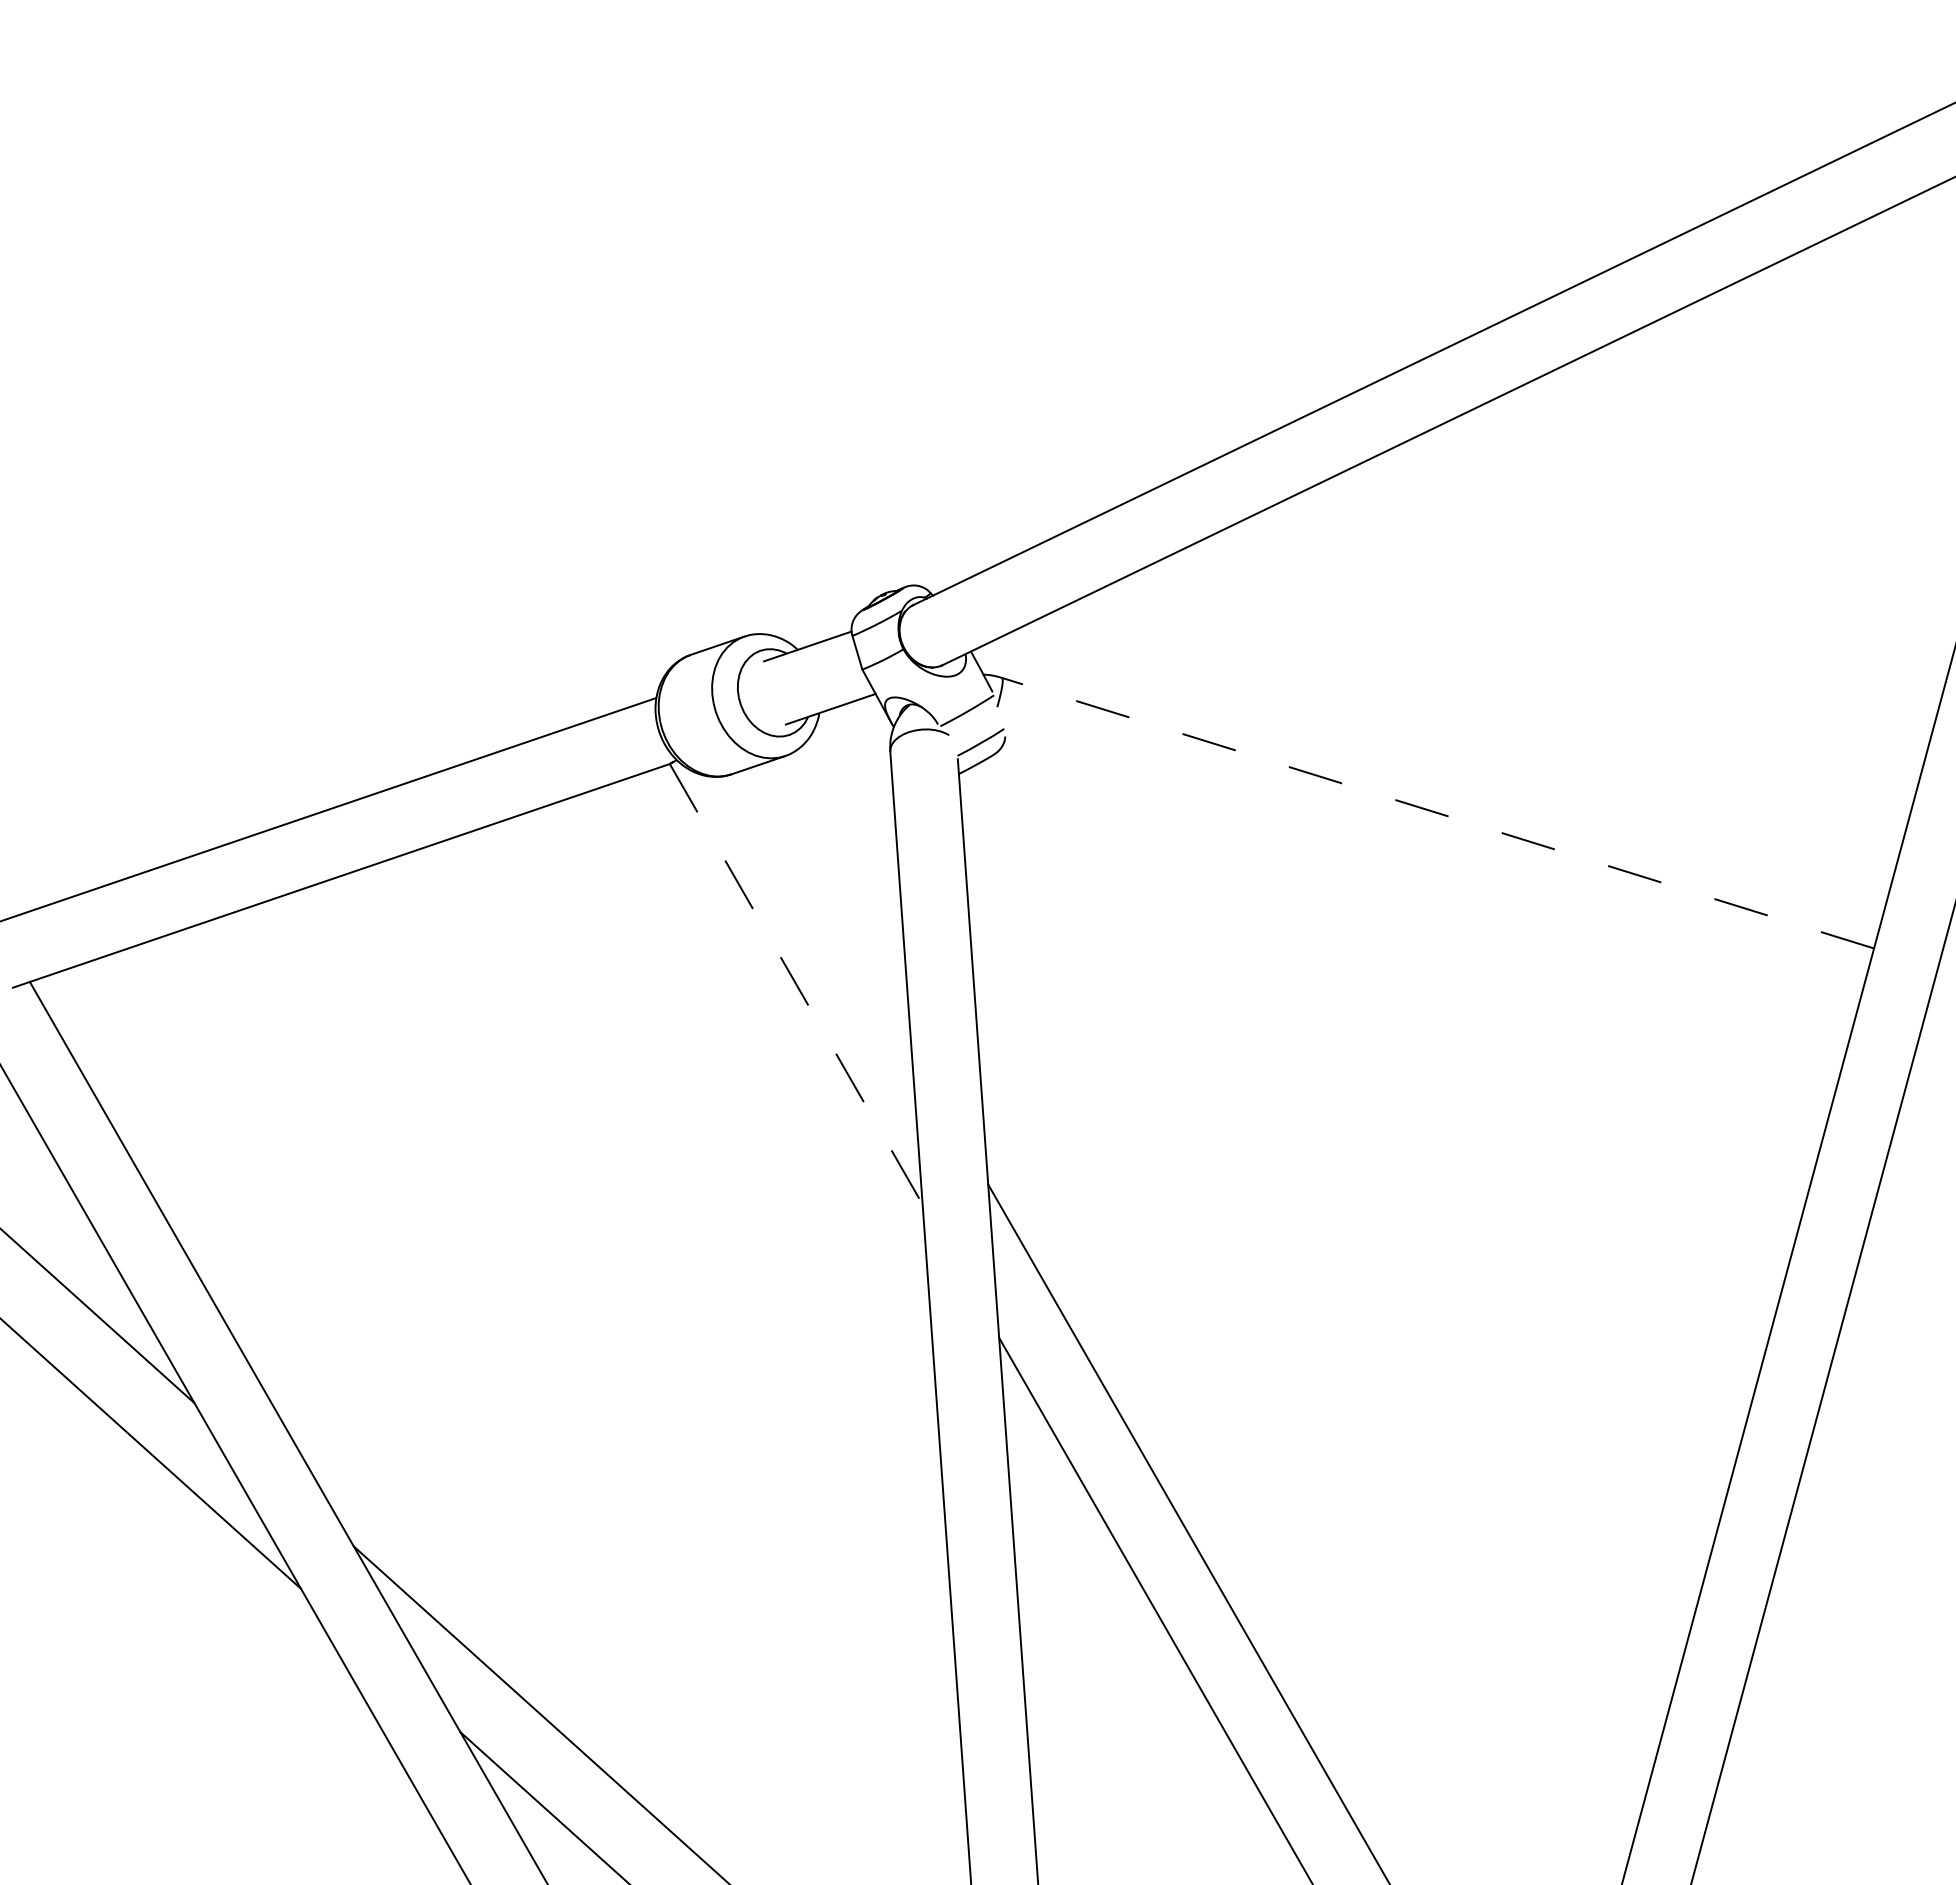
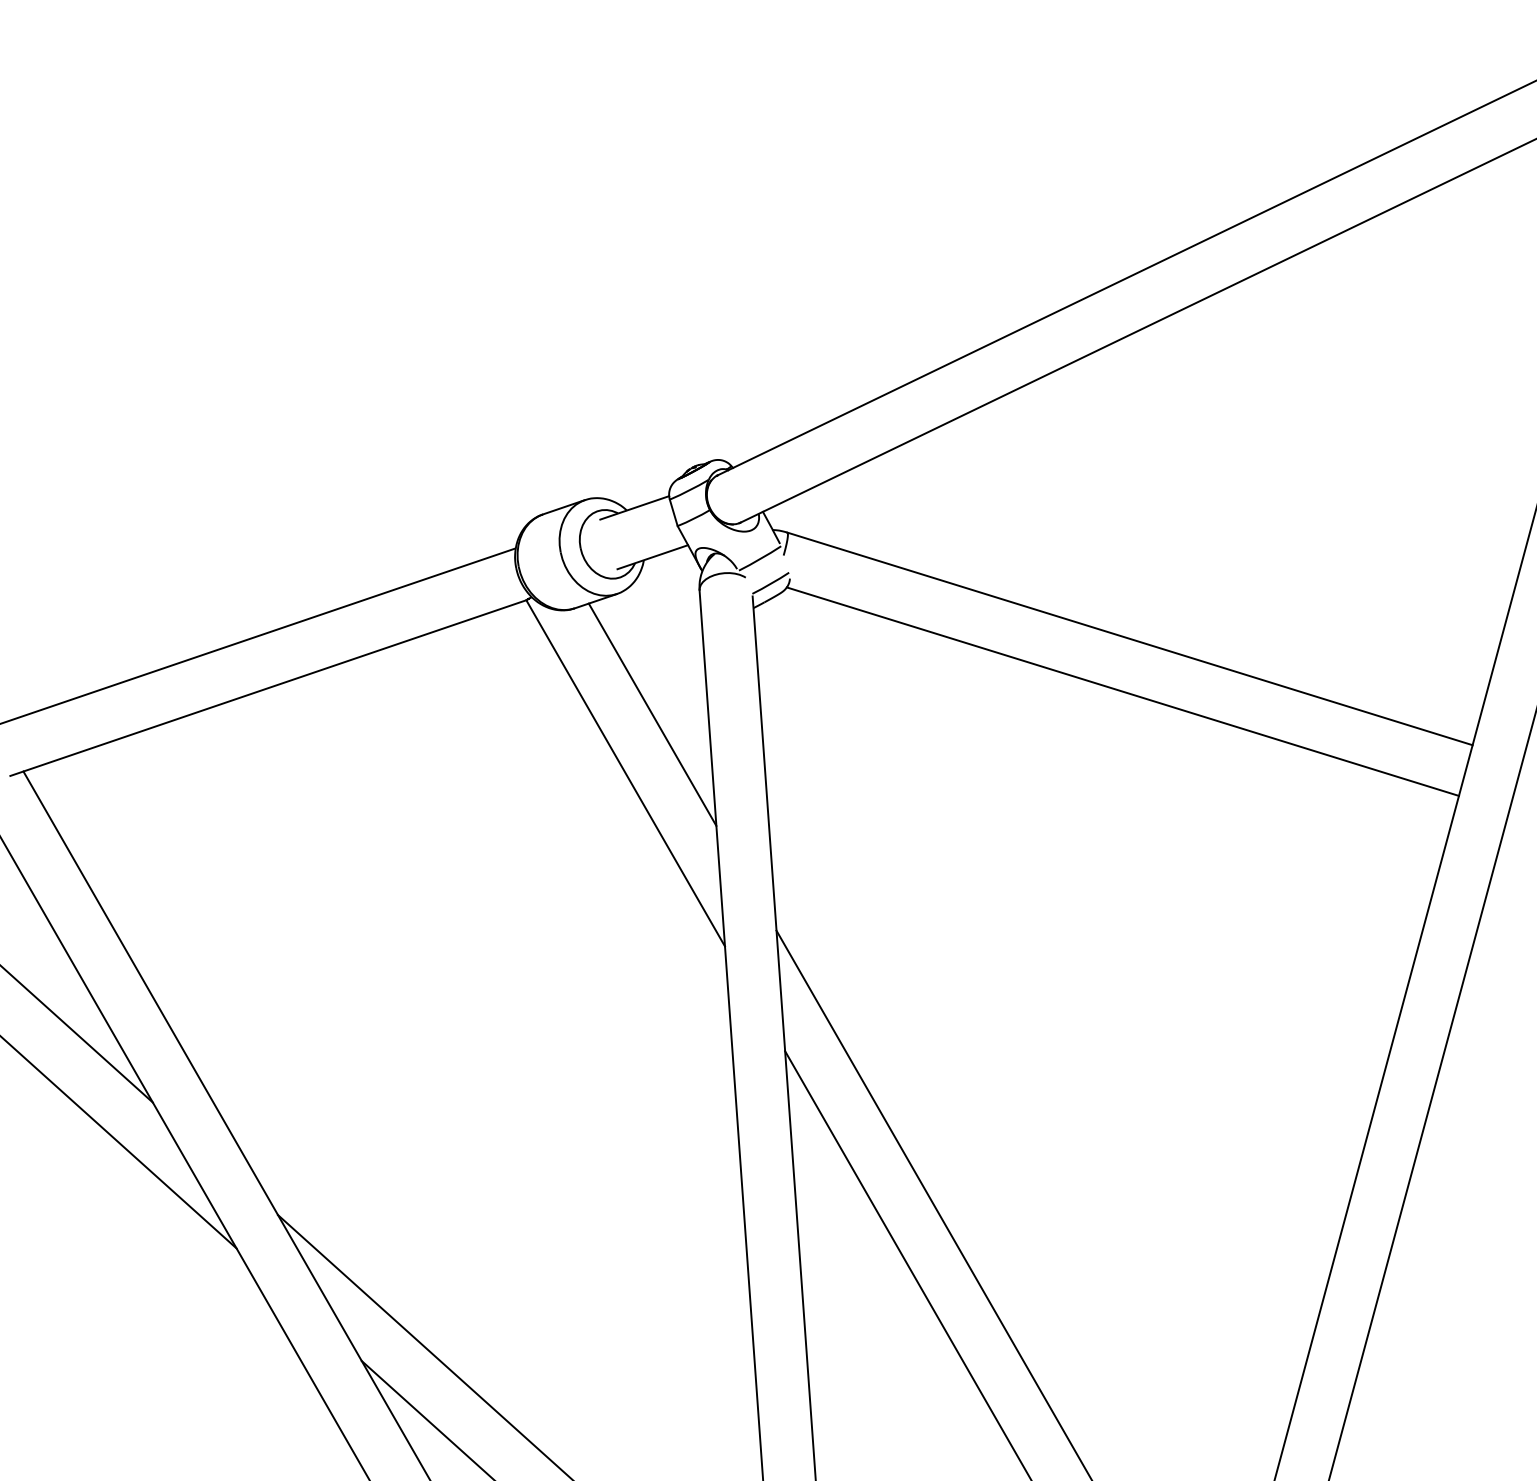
line: (1438, 813) -> (1130, 639), dashed -> solid
line: (1428, 880) -> (1122, 691), added
line: (830, 909) -> (652, 714), added
line: (796, 984) -> (625, 773), dashed -> solid

